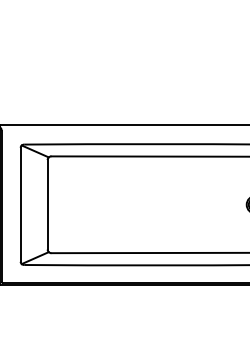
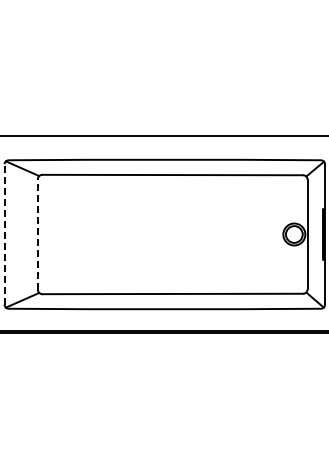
line: (20, 204) -> (4, 234), solid -> dashed
line: (47, 204) -> (37, 234), solid -> dashed

